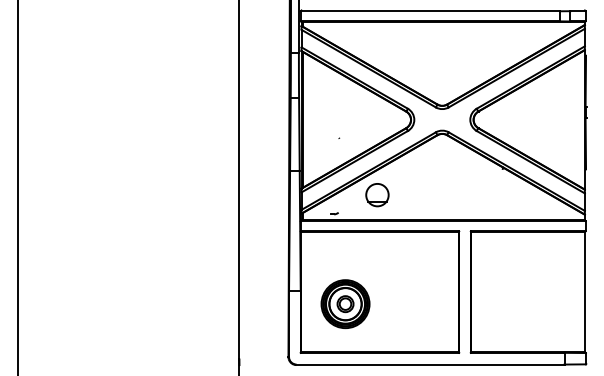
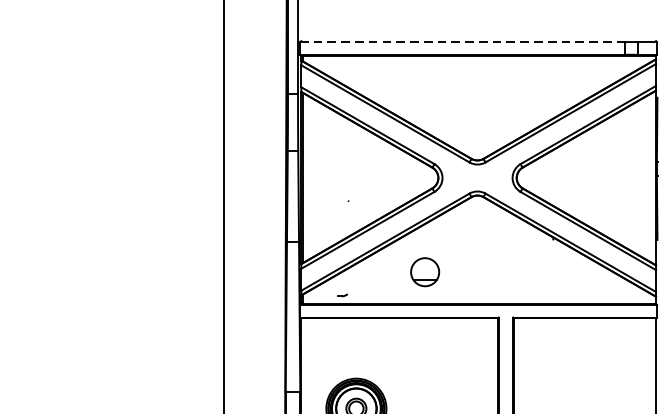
line: (430, 11) -> (462, 42), solid -> dashed
part: (377, 195) -> (425, 272), moved

